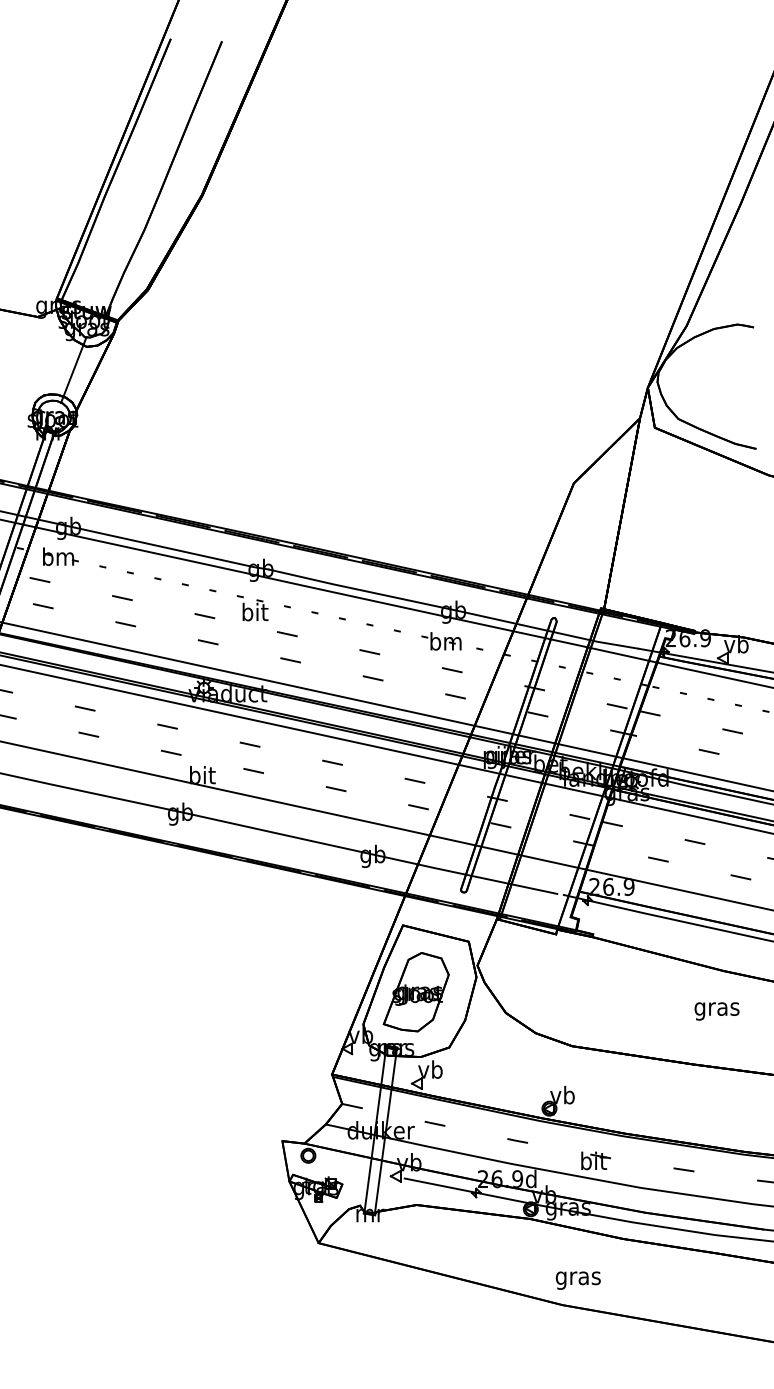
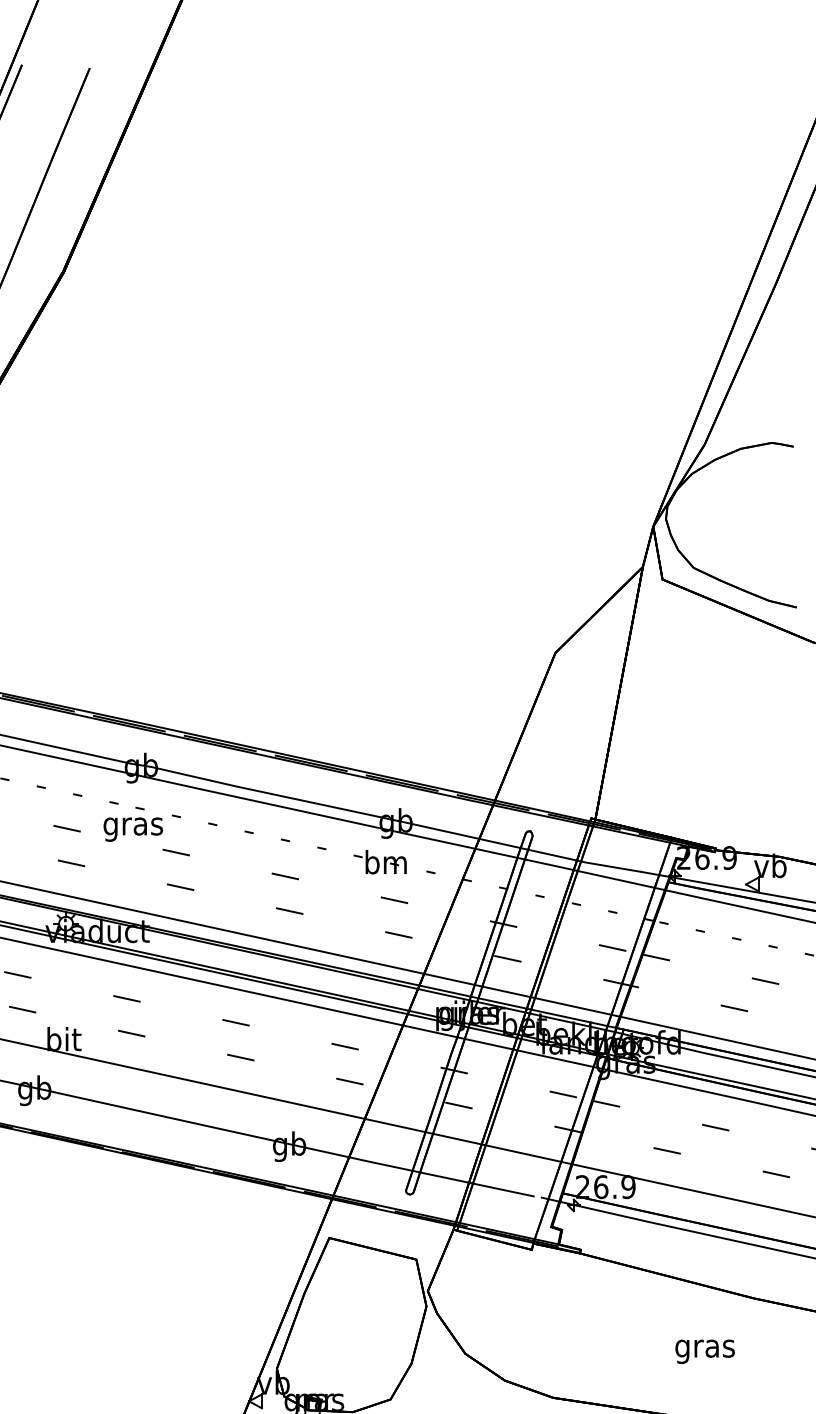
text: (254, 614) -> (132, 826), bit -> gras
part: (415, 992) -> (345, 1326), removed
text: (716, 1011) -> (704, 1351), moved

